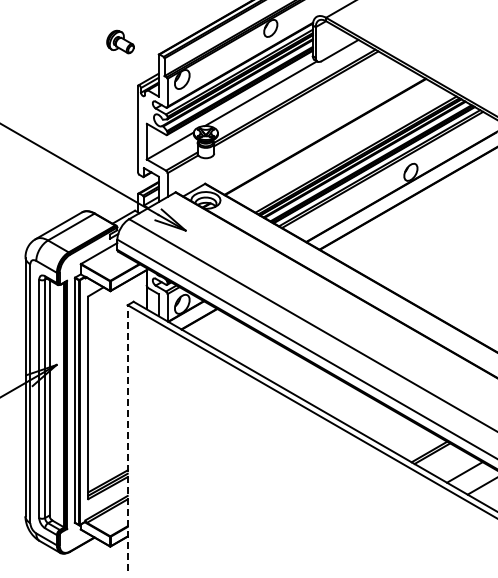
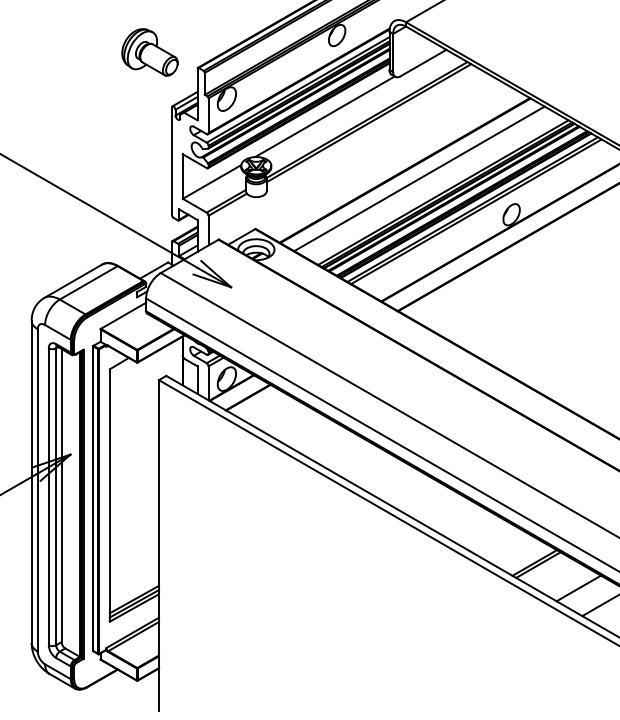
part: (120, 41) -> (149, 51), size x1.67
line: (336, 143) -> (418, 178), added
line: (127, 438) -> (158, 546), dashed -> solid

